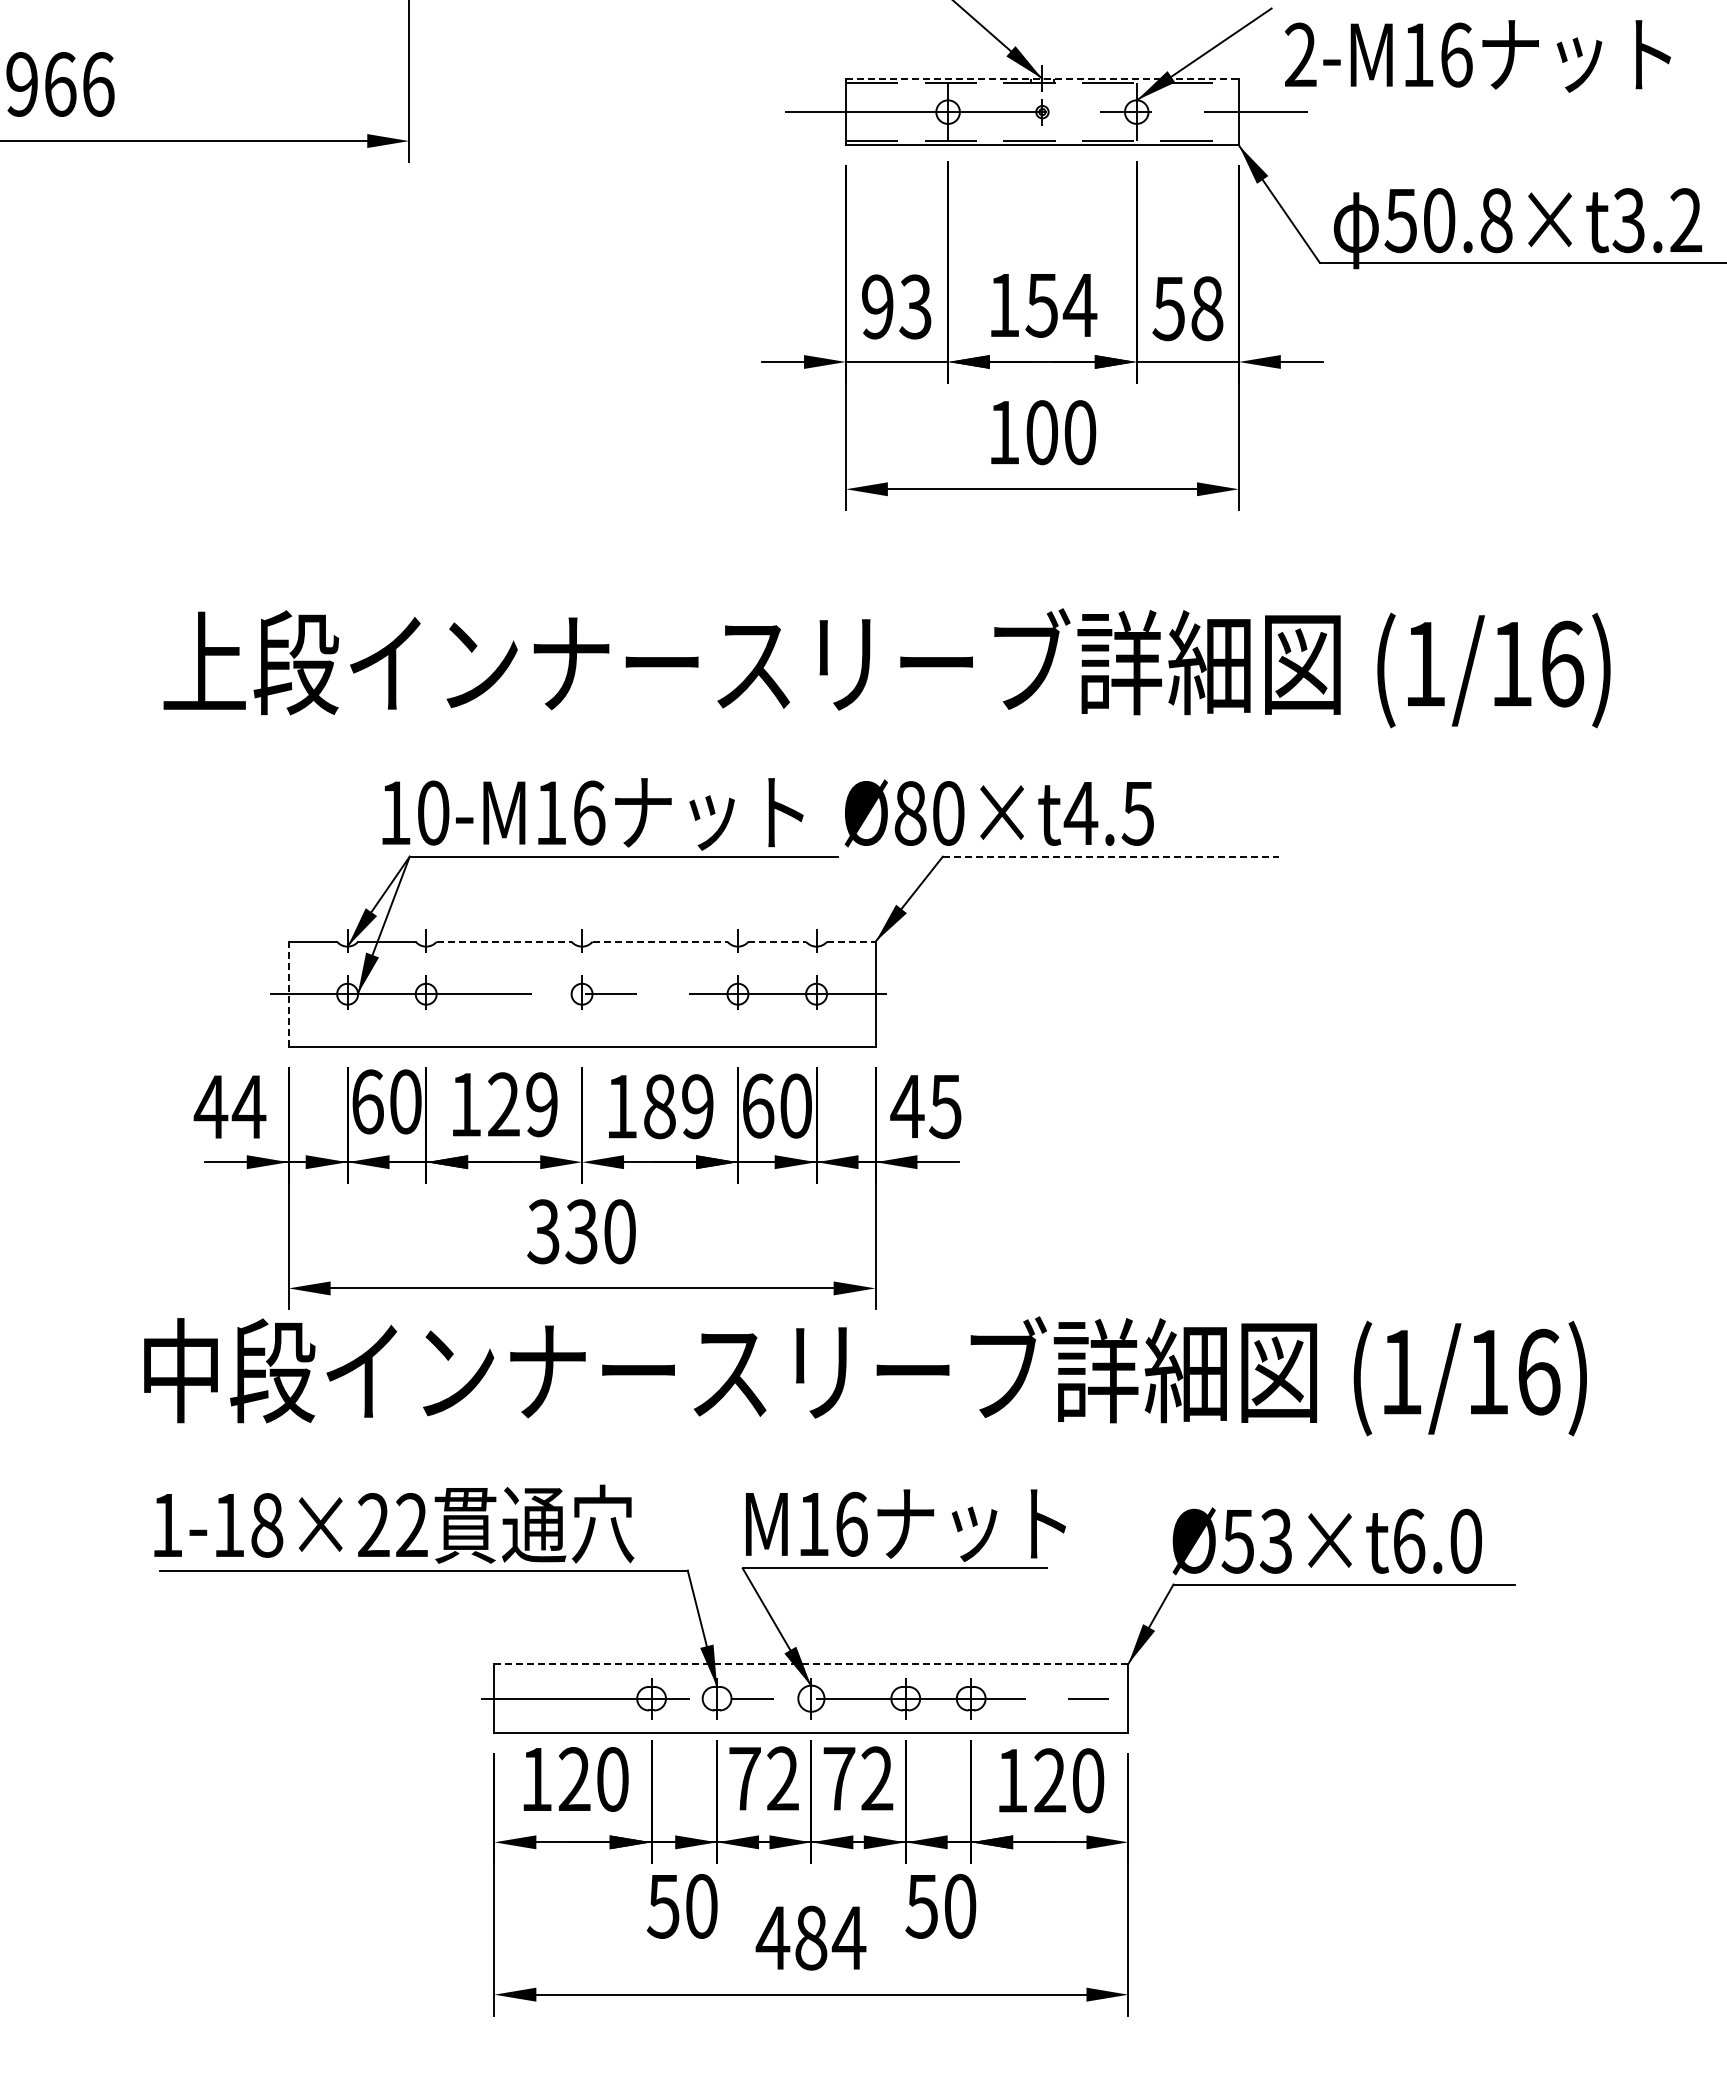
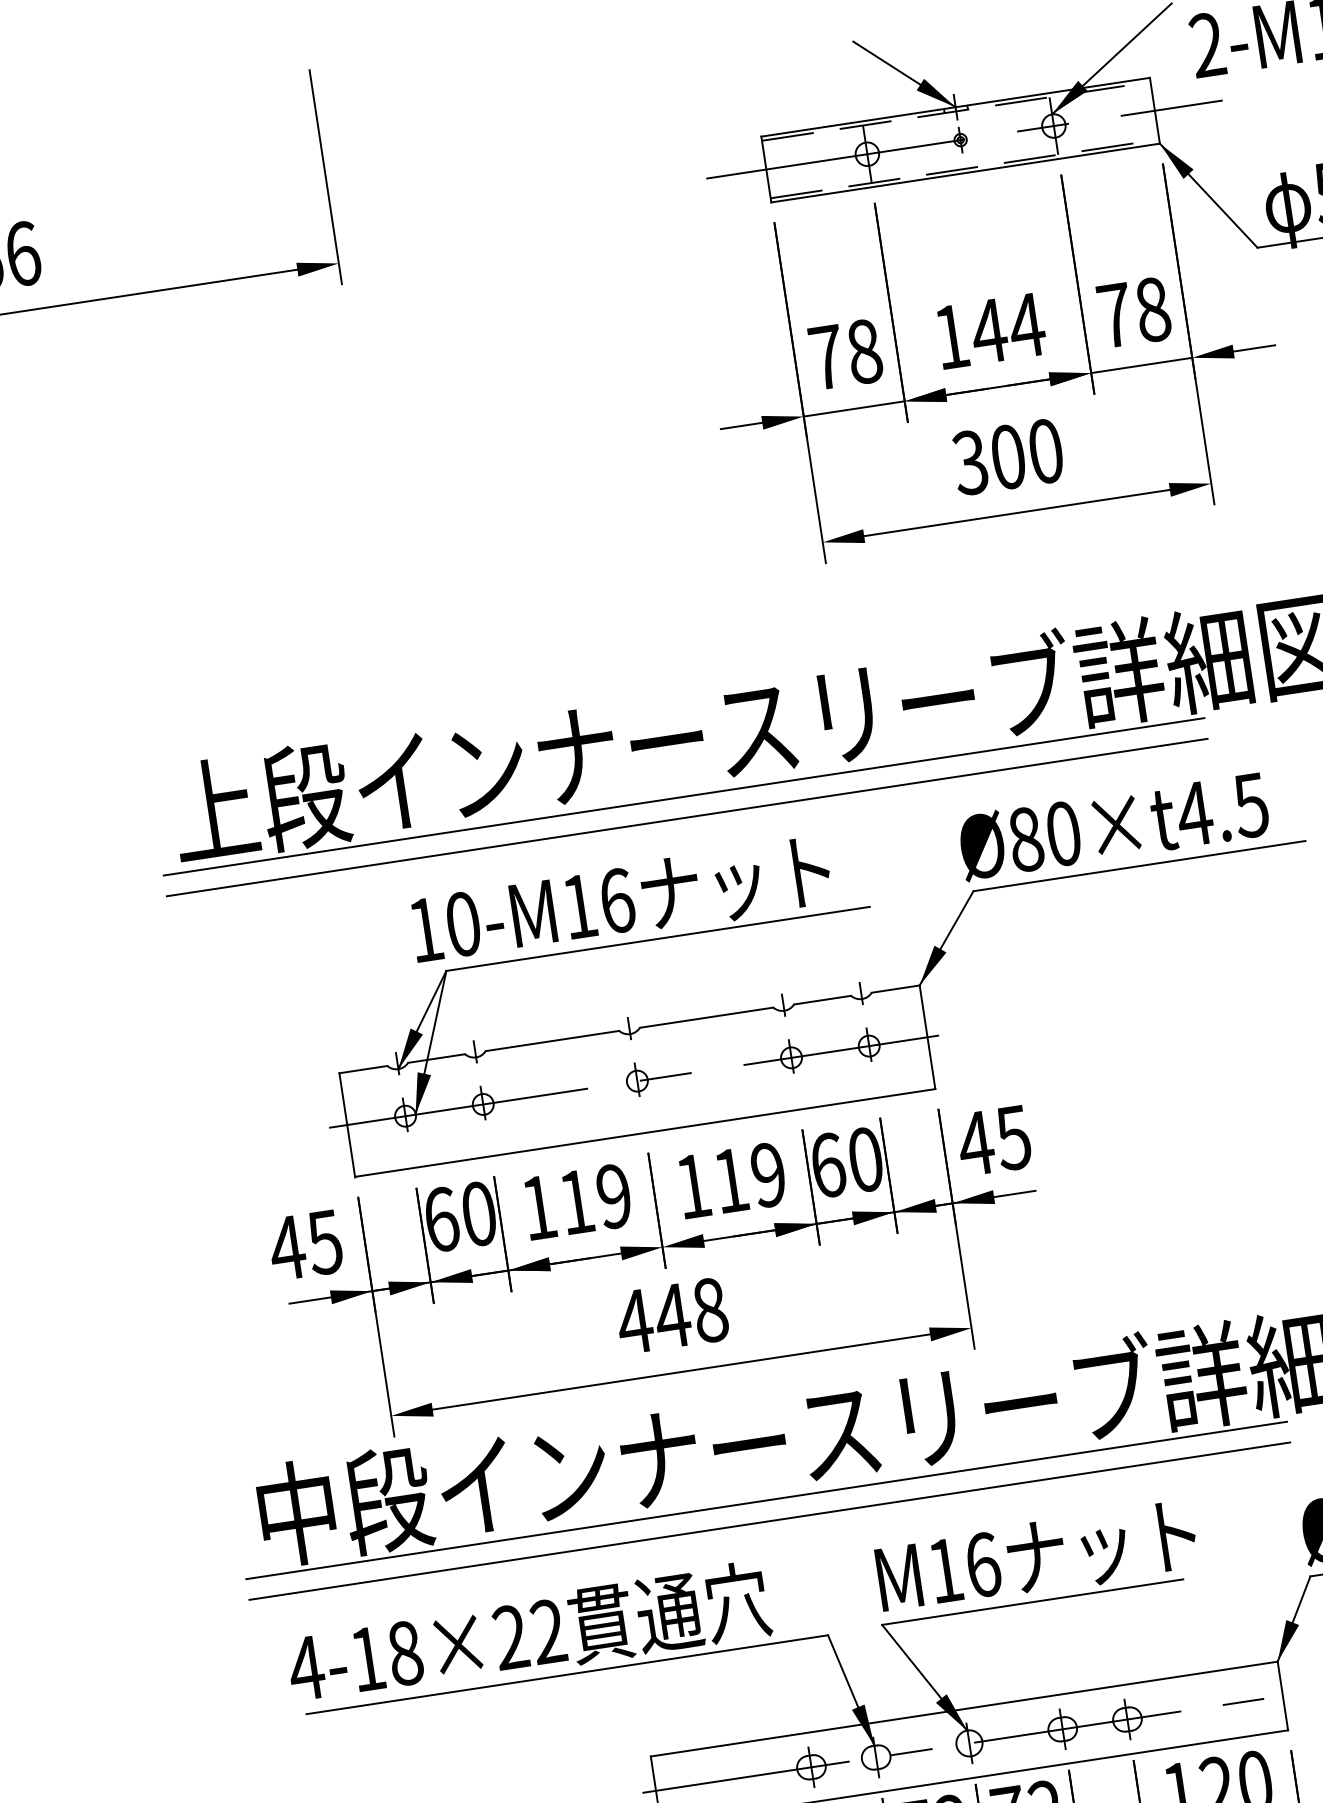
line: (1042, 78) -> (955, 106), dashed -> solid
text: (1041, 305) -> (988, 331), 154 -> 144
text: (896, 306) -> (845, 354), 93 -> 78
text: (1168, 309) -> (1114, 316), 58 -> 78
text: (1003, 432) -> (970, 462), 100 -> 300
line: (670, 720) -> (683, 797), added
line: (670, 741) -> (686, 818), added
text: (998, 813) -> (1113, 826), moved
line: (1110, 856) -> (1139, 865), dashed -> solid
line: (504, 941) -> (552, 1040), dashed -> solid
line: (660, 941) -> (707, 1017), dashed -> solid
line: (777, 941) -> (822, 999), dashed -> solid
line: (851, 941) -> (895, 988), dashed -> solid
line: (288, 994) -> (347, 1125), dashed -> solid
text: (503, 1104) -> (576, 1201), 129 -> 119
text: (659, 1106) -> (730, 1180), 189 -> 119
text: (248, 1107) -> (324, 1243), 44 -> 45
text: (581, 1231) -> (672, 1315), 330 -> 448
line: (646, 1428) -> (765, 1500), added
line: (646, 1449) -> (769, 1521), added
text: (166, 1525) -> (305, 1668), 1-18×22 -> 4-18×22
line: (811, 1663) -> (964, 1708), dashed -> solid

